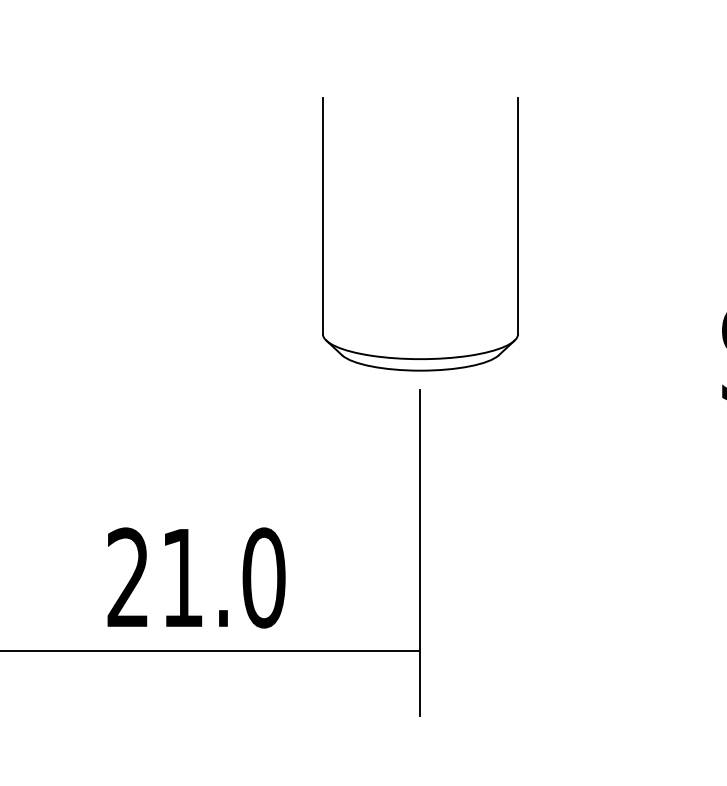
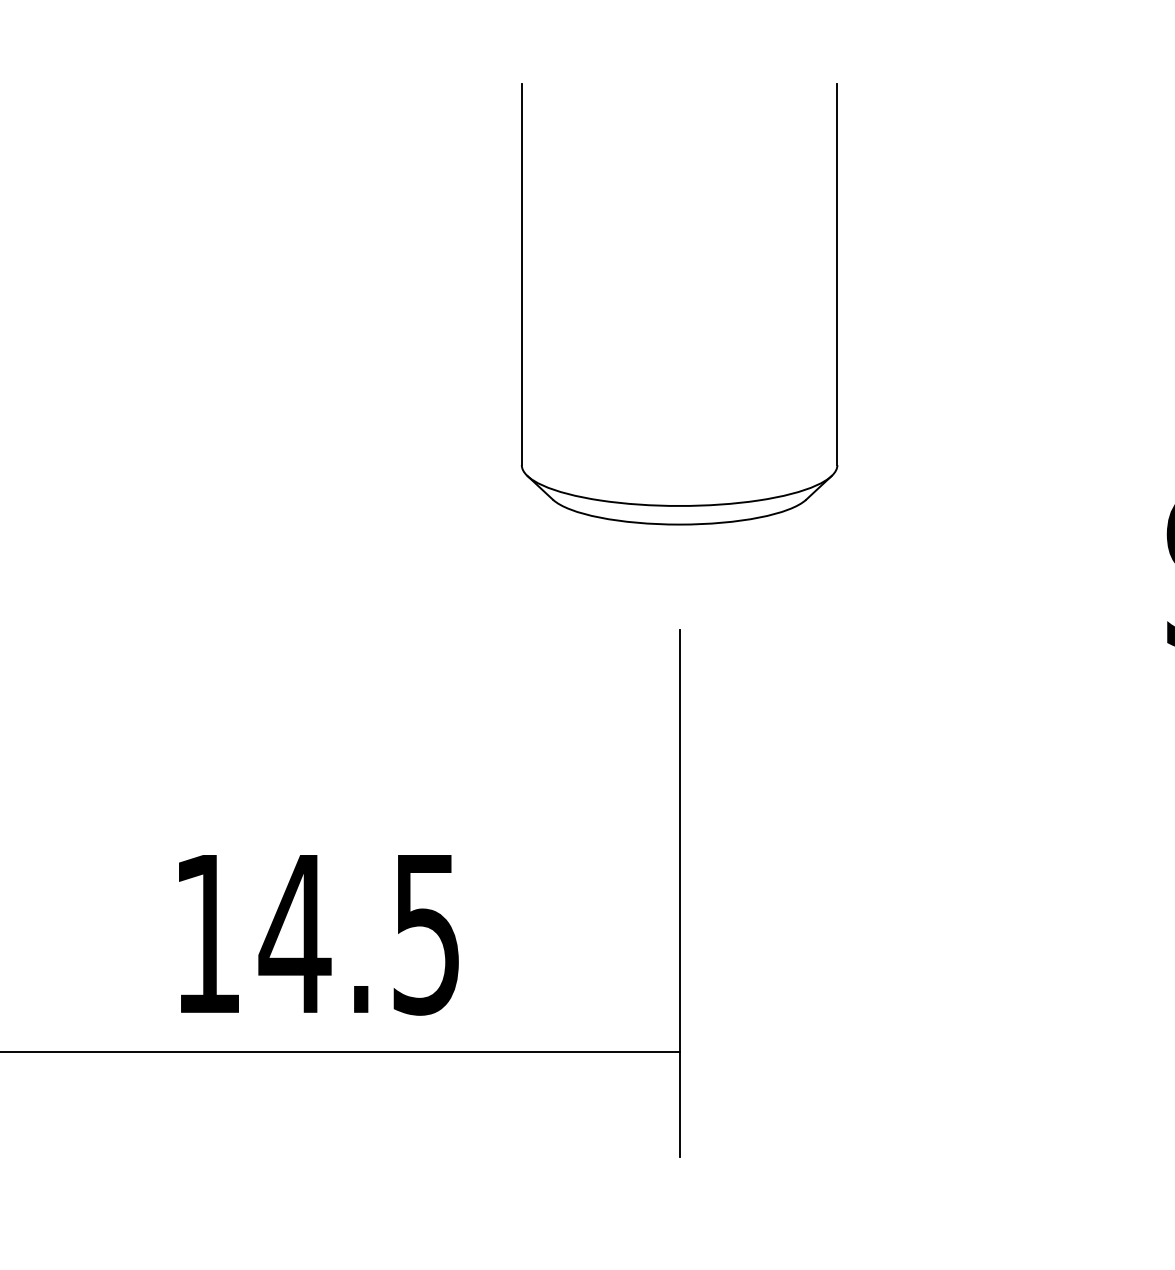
part: (323, 234) -> (522, 304), moved
text: (196, 577) -> (317, 933), 21.0 -> 14.5

